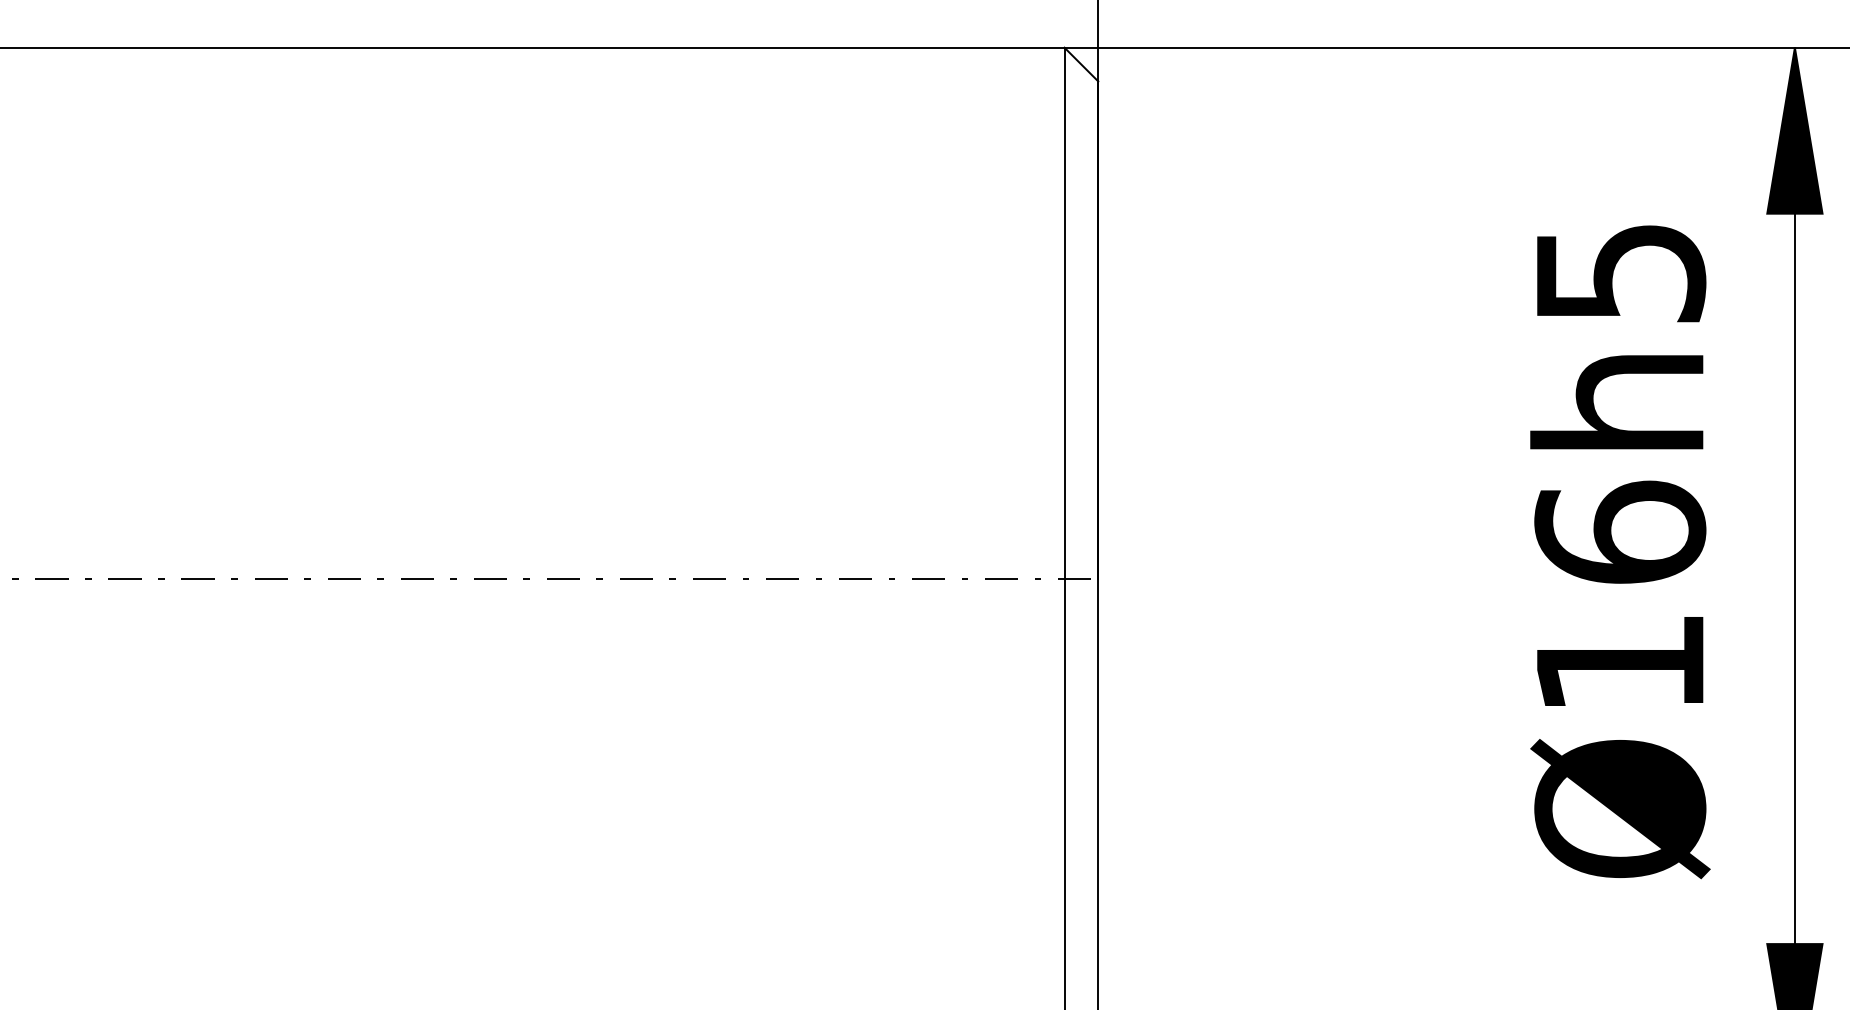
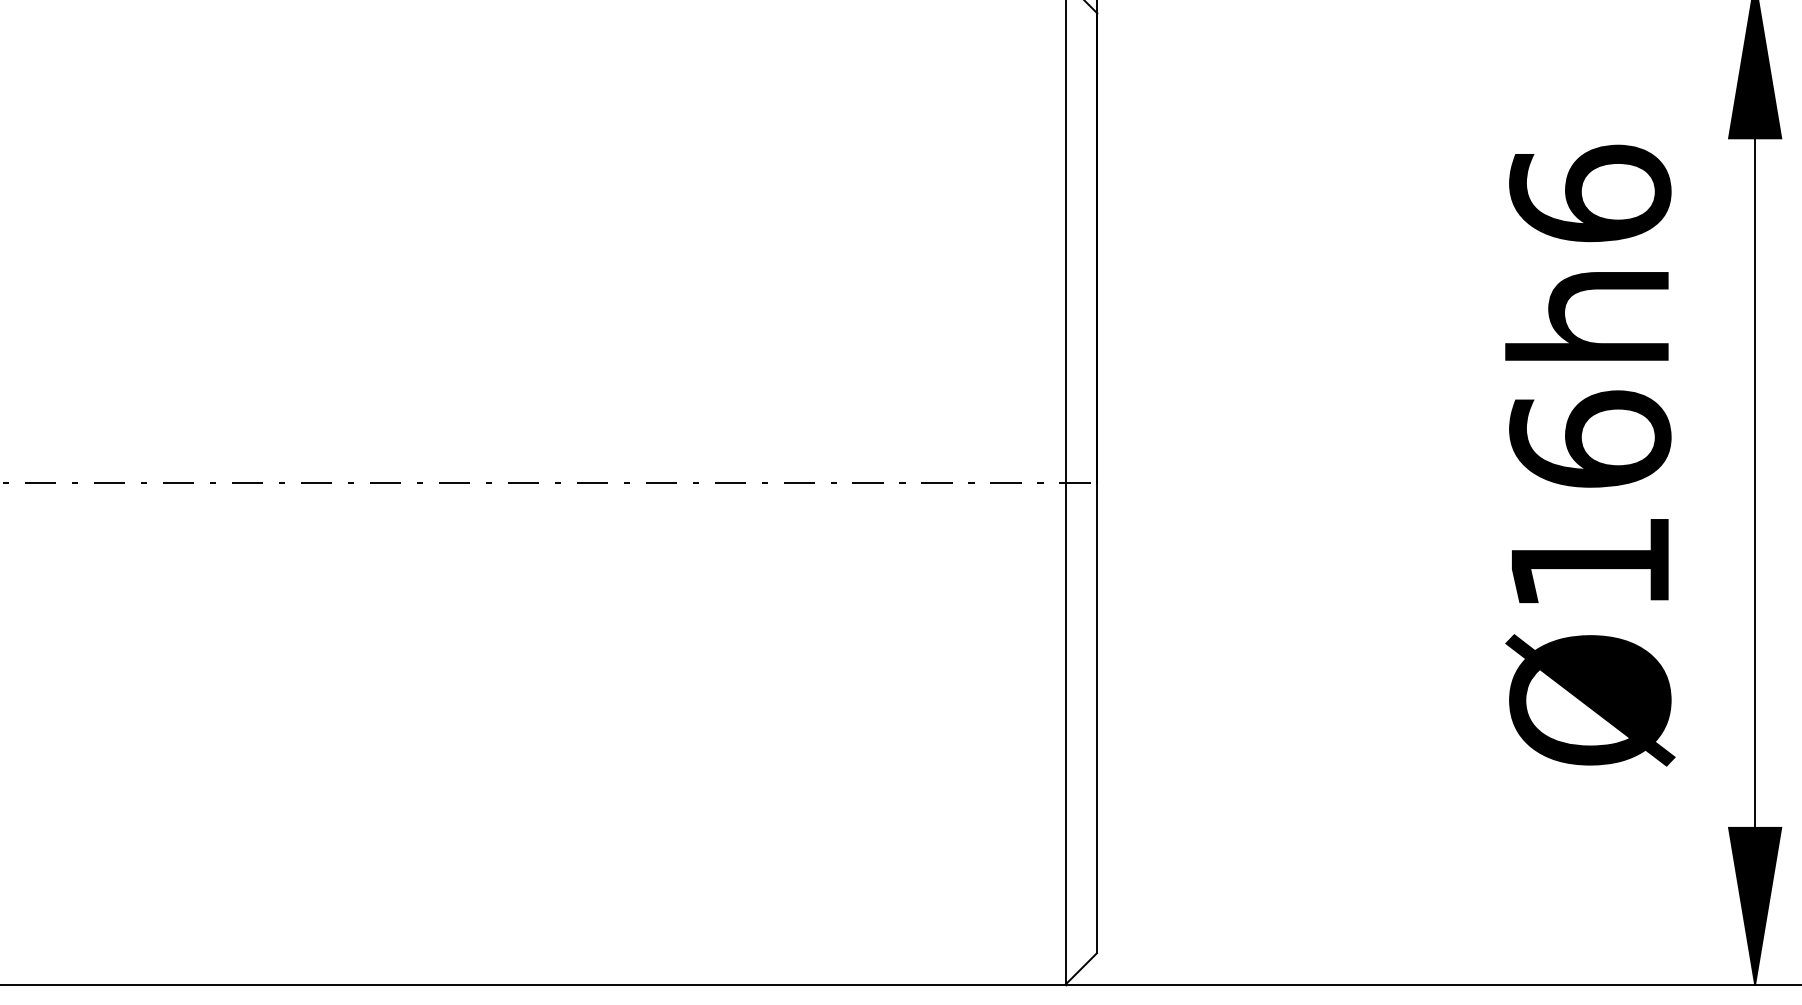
text: (1620, 272) -> (1590, 193), Ø16h5 -> Ø16h6

